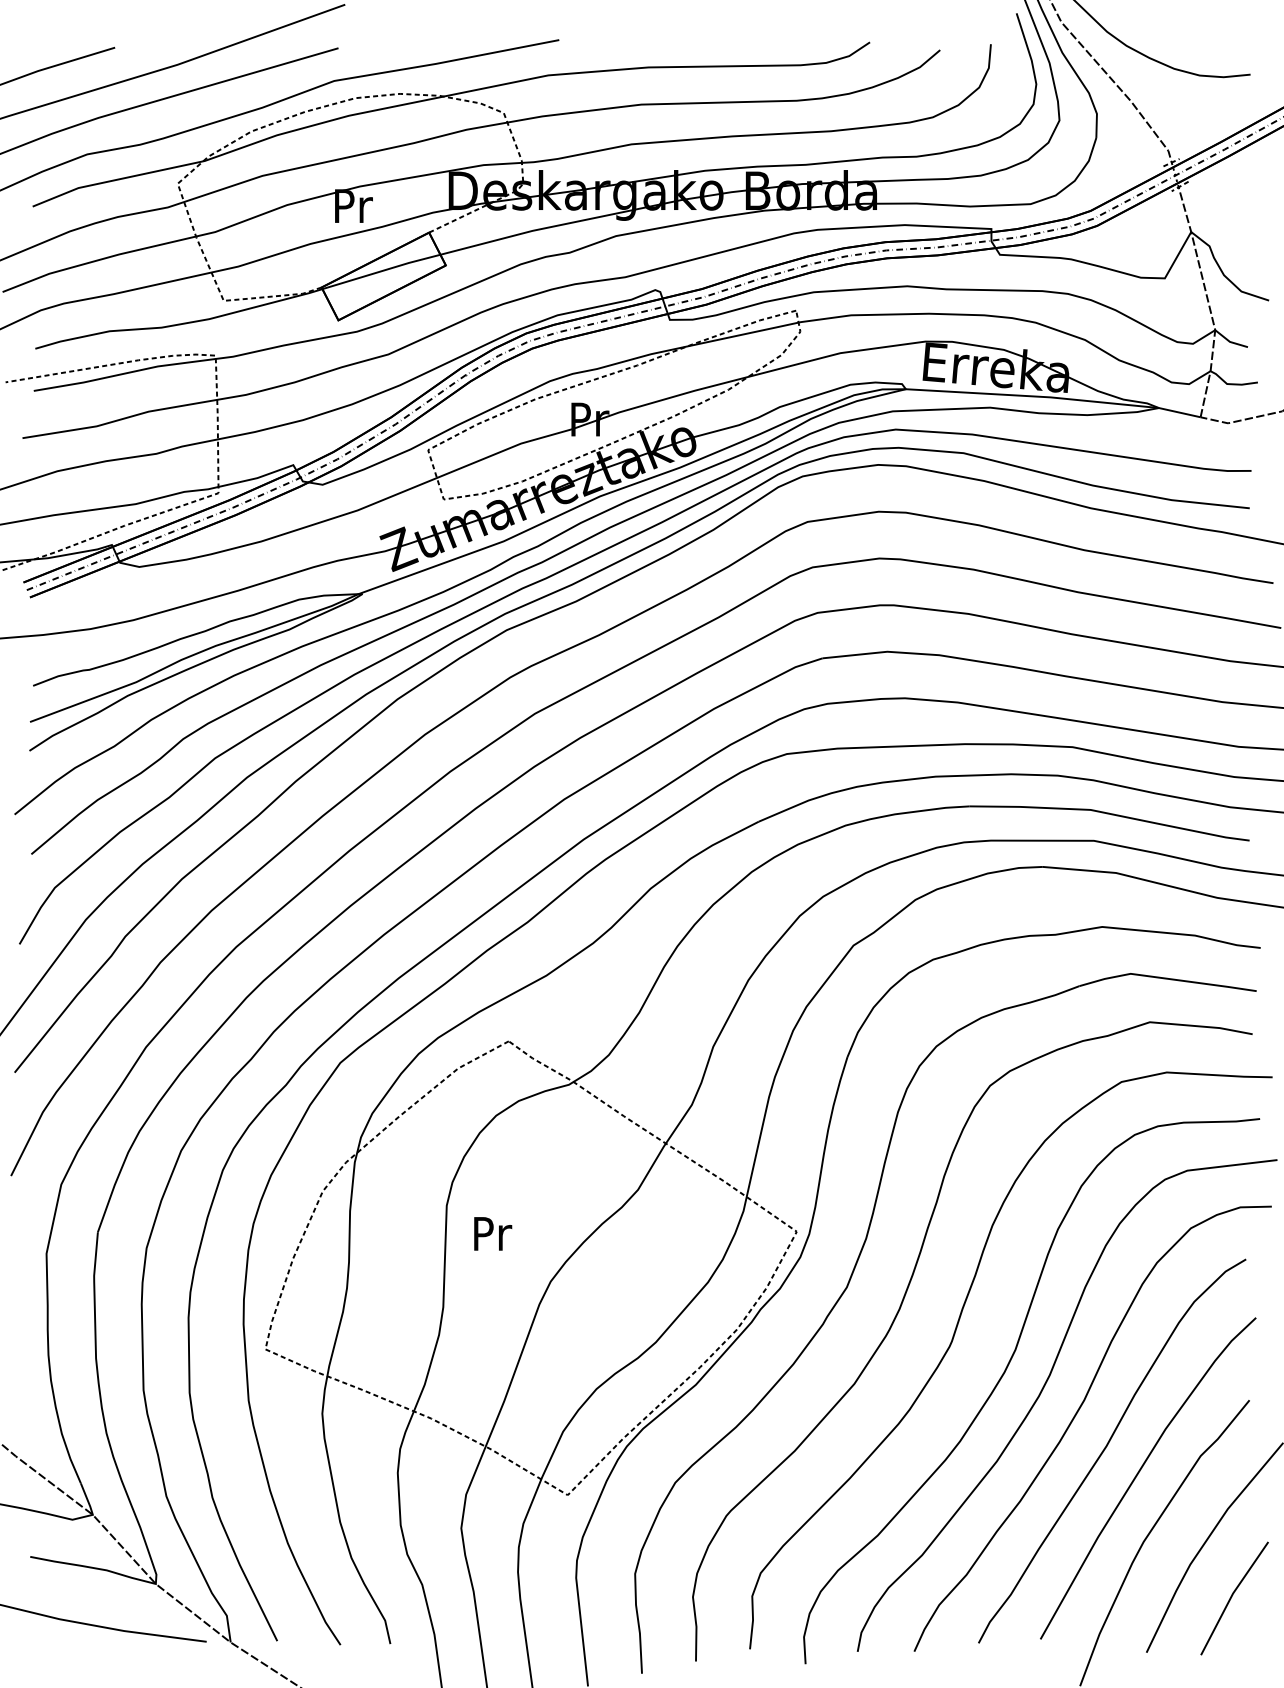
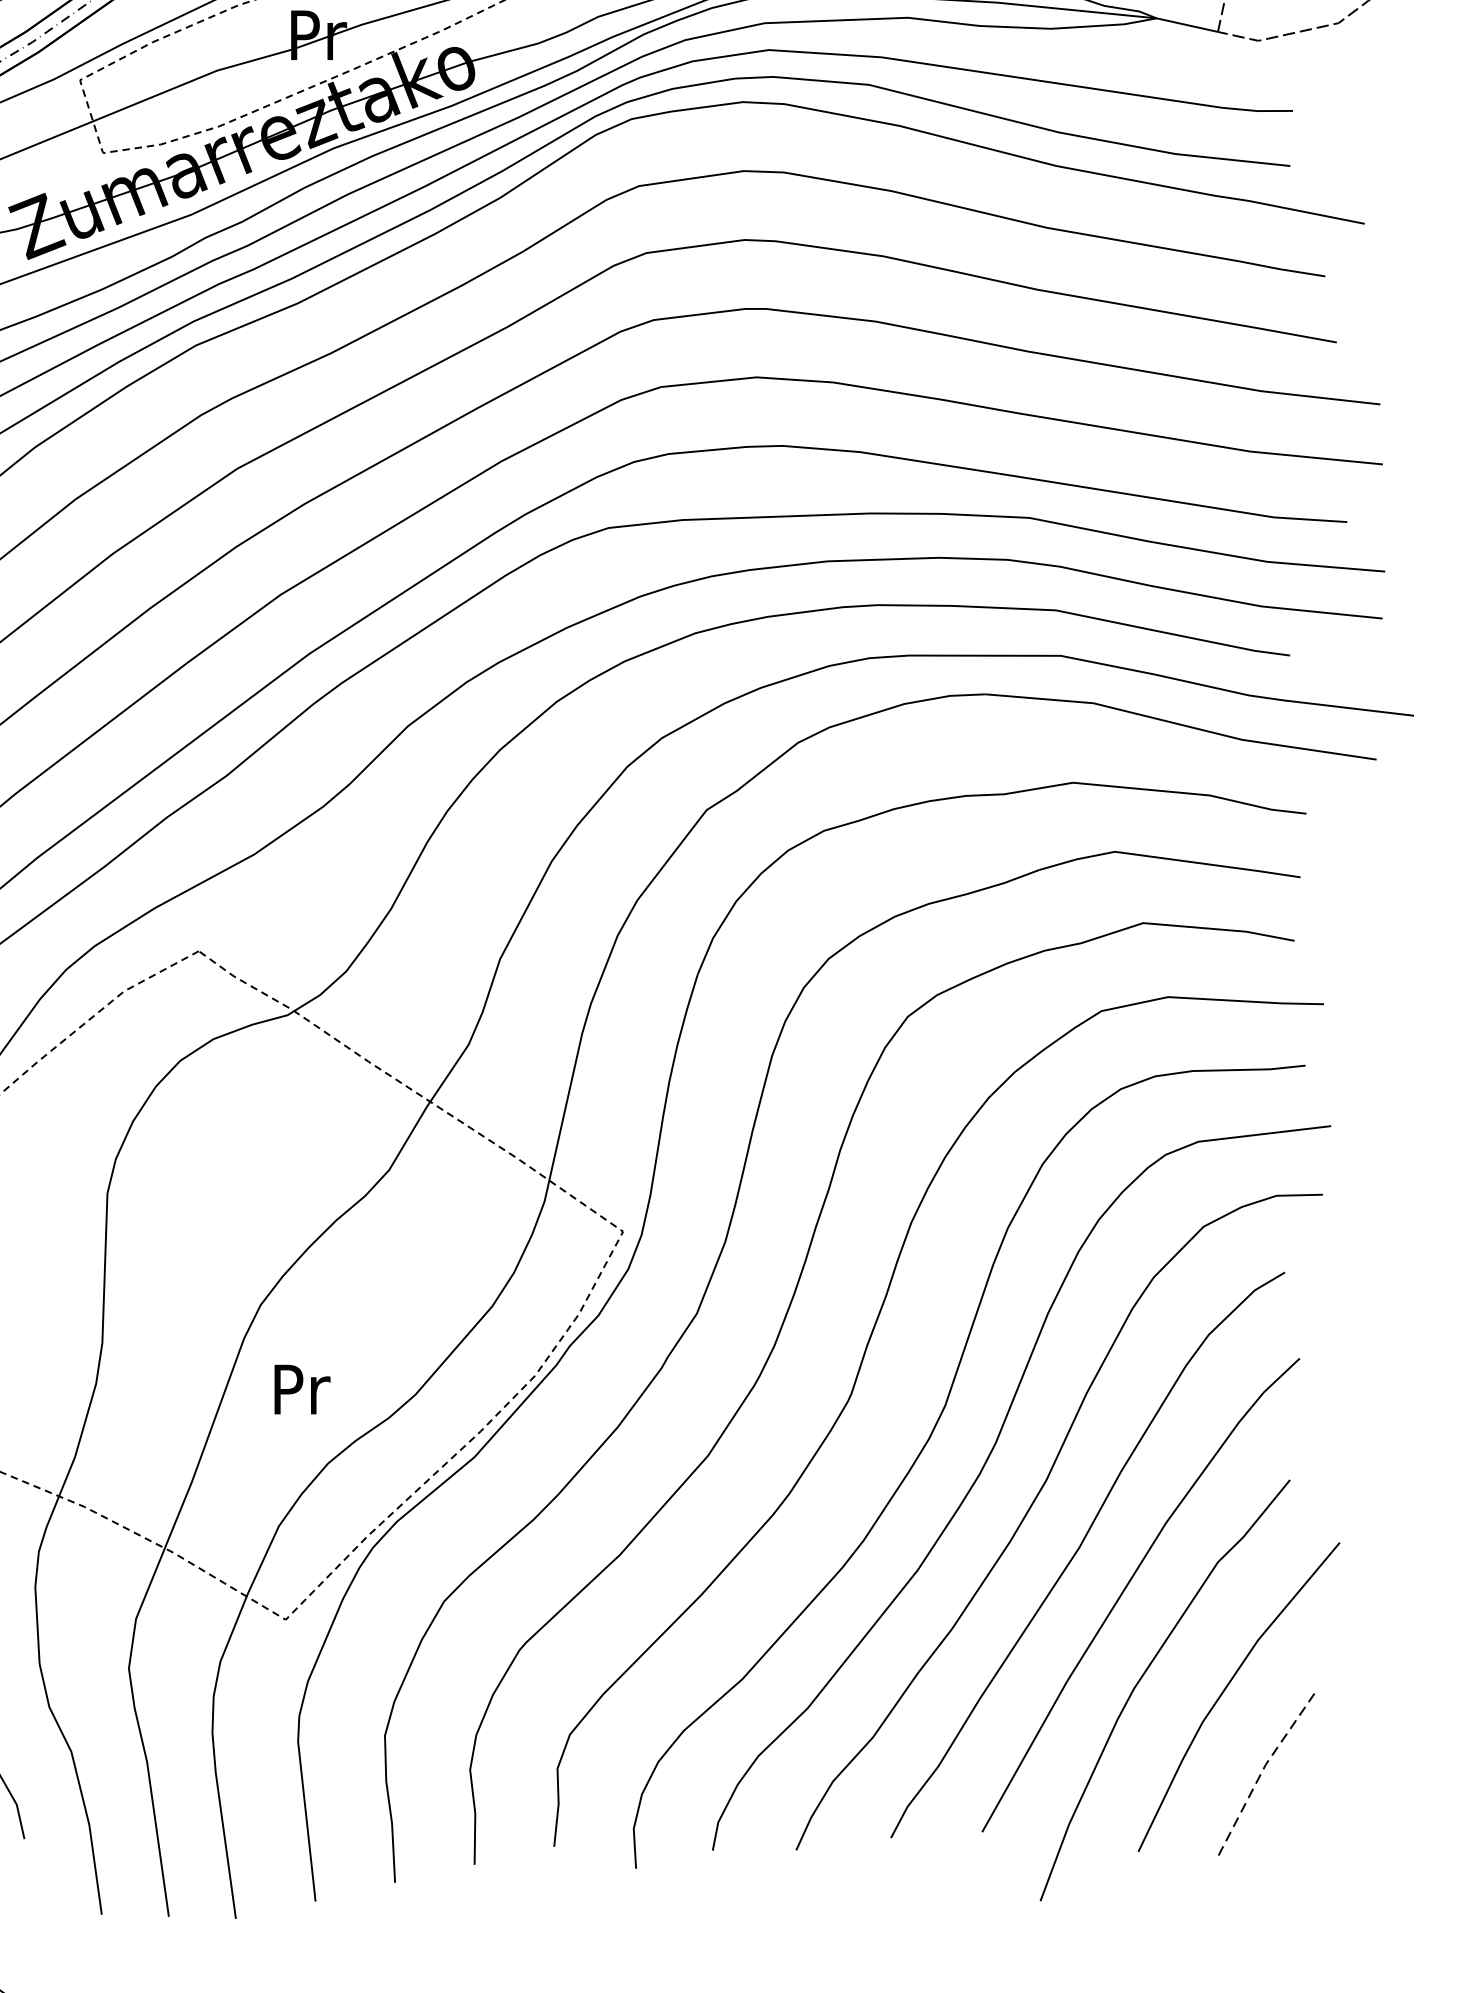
text: (493, 1233) -> (303, 1388), moved
line: (1231, 1596) -> (1263, 1769), solid -> dashed

